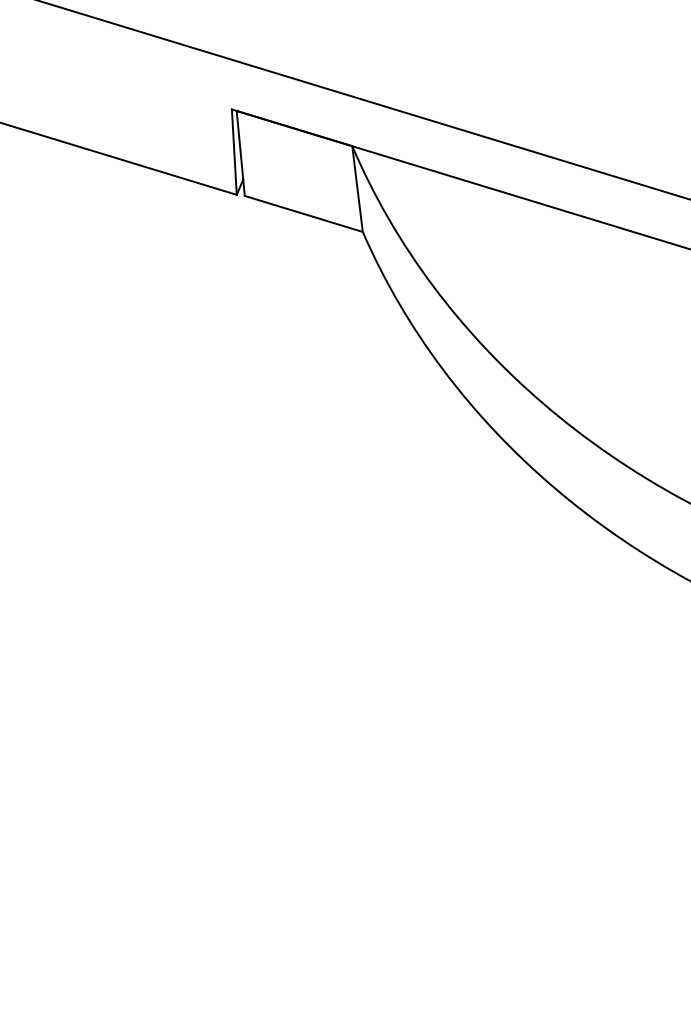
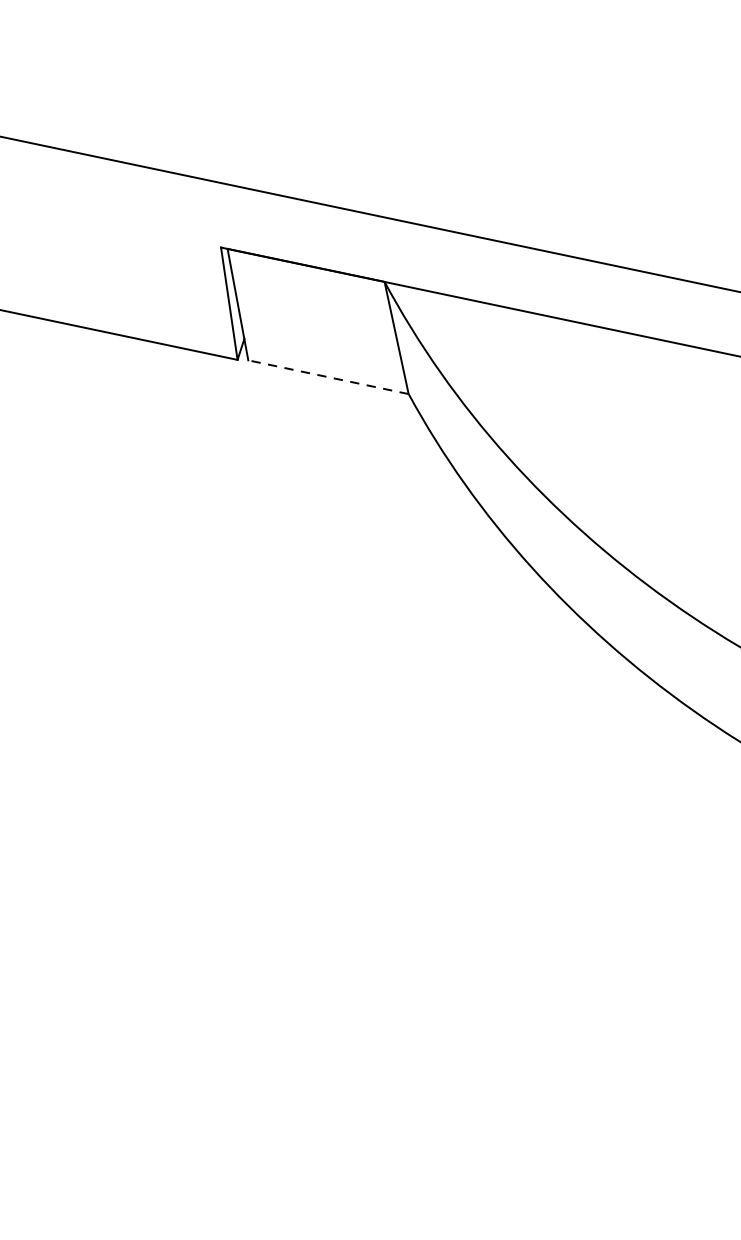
line: (303, 213) -> (328, 376), solid -> dashed

